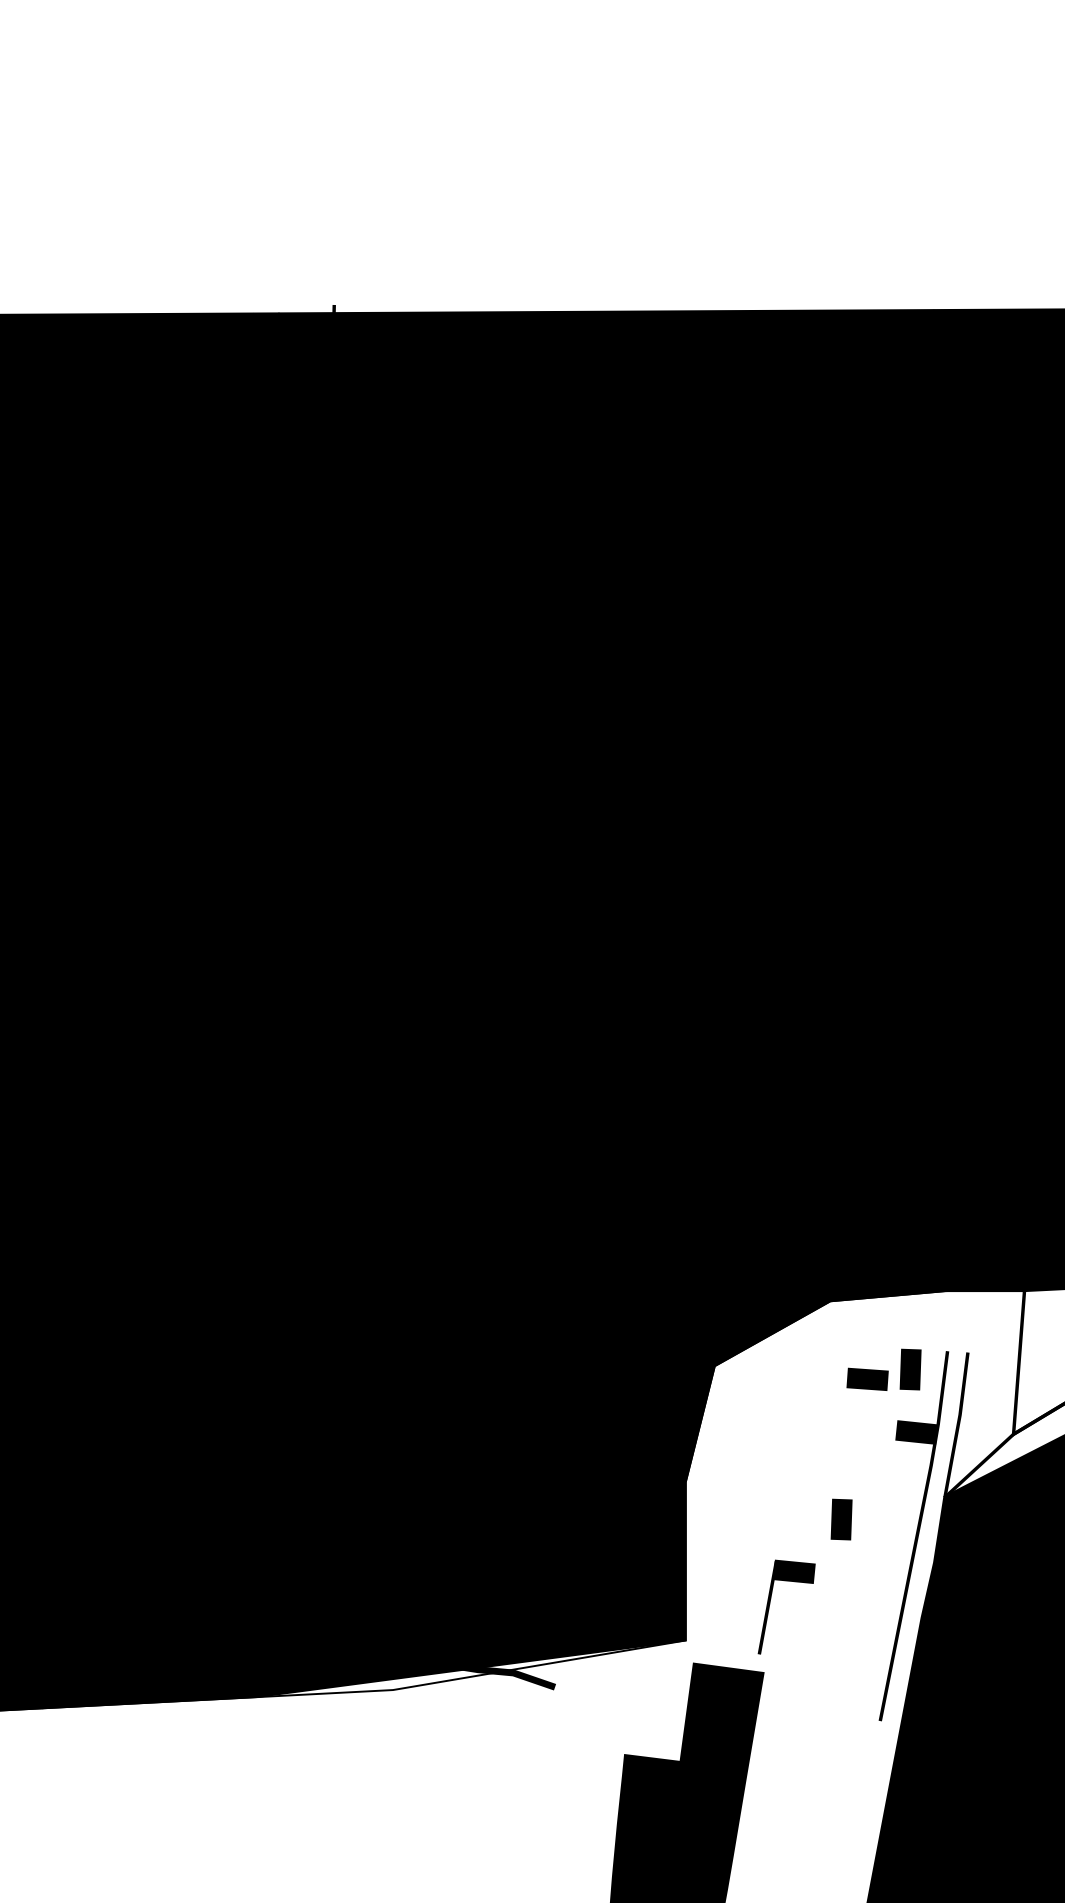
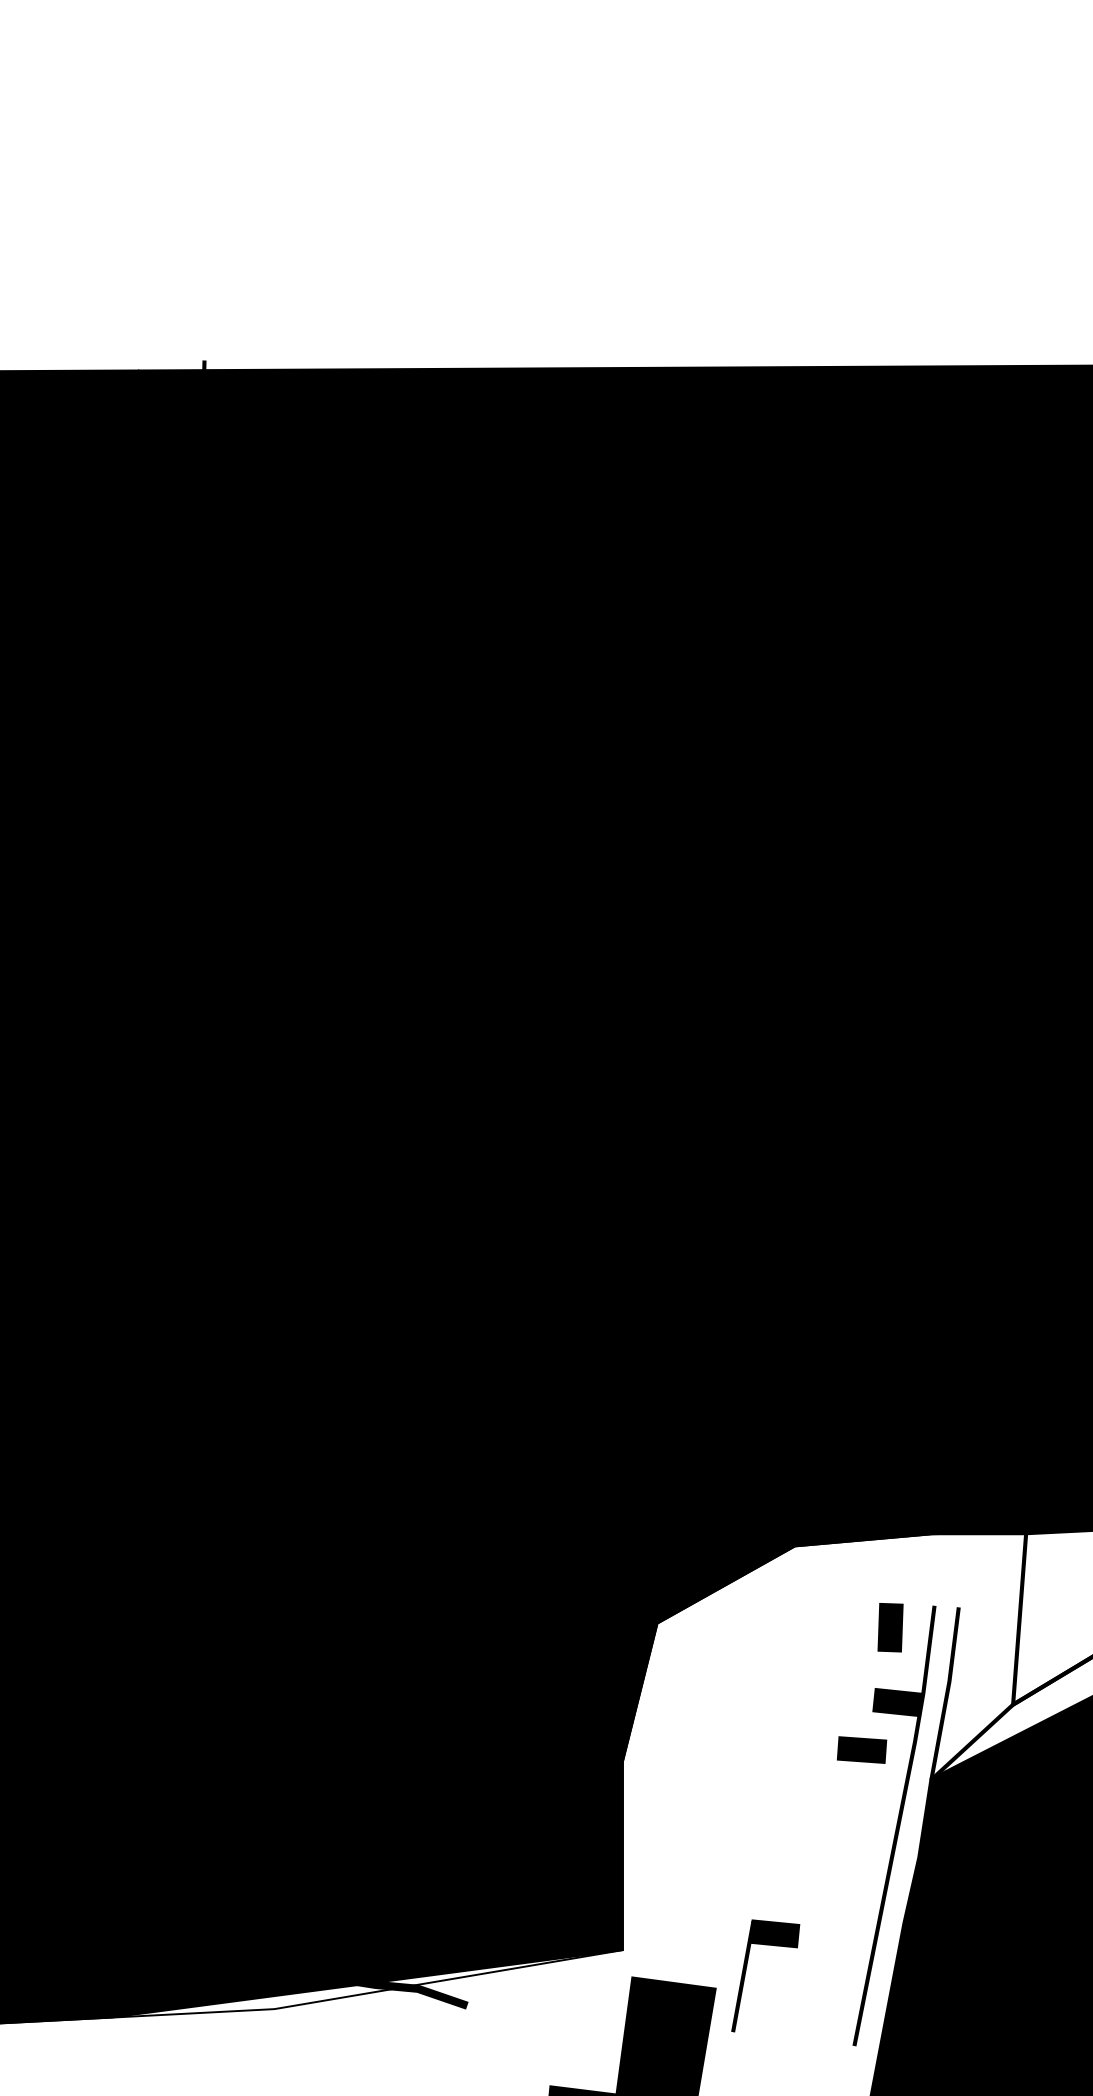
part: (867, 1378) -> (861, 1748), moved
part: (841, 1519) -> (808, 1806), removed
part: (770, 1604) -> (746, 1972), moved

